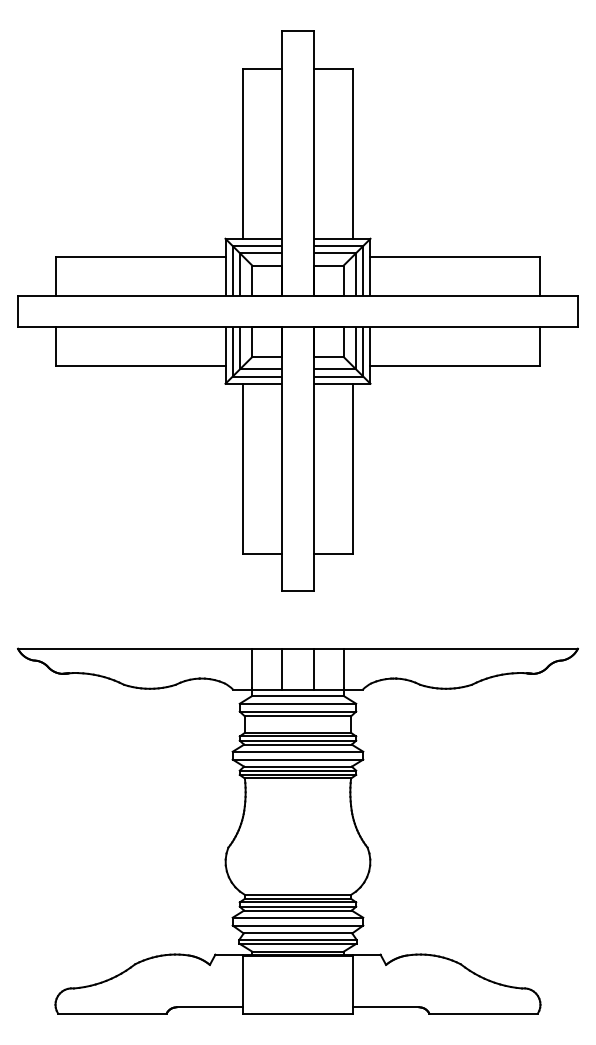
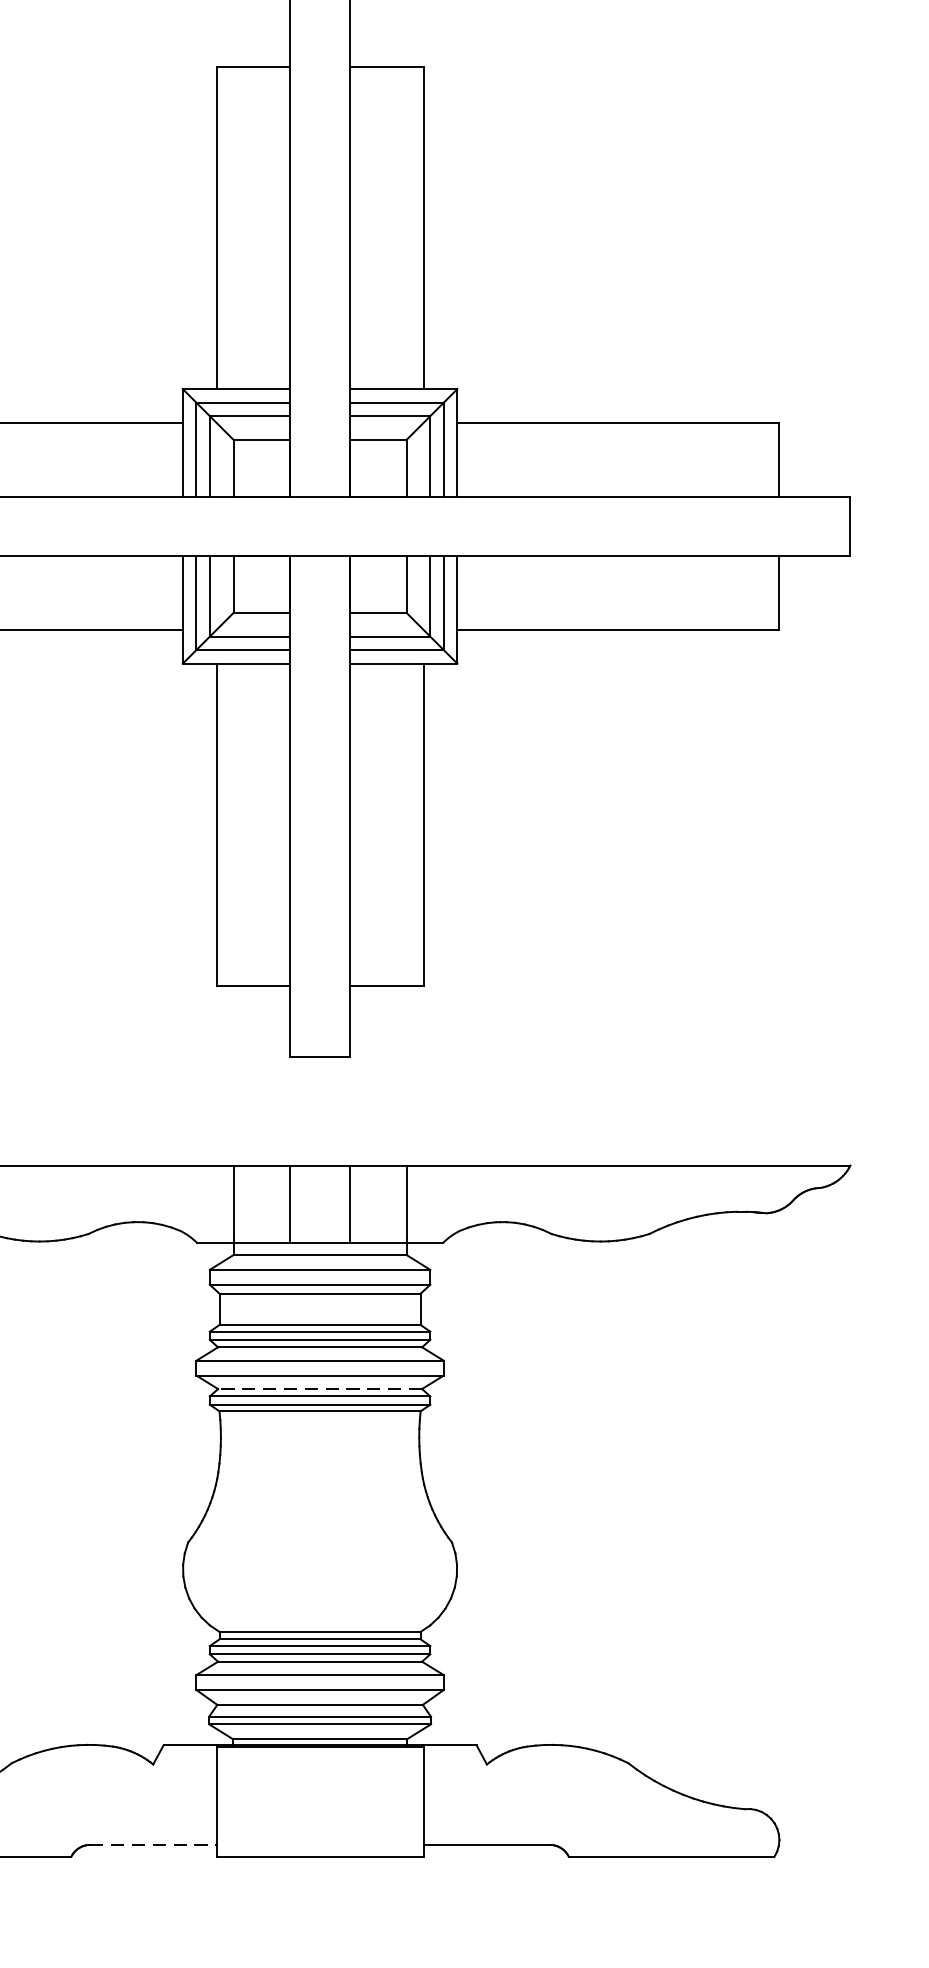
line: (297, 766) -> (319, 1388), solid -> dashed
line: (210, 1007) -> (154, 1845), solid -> dashed

